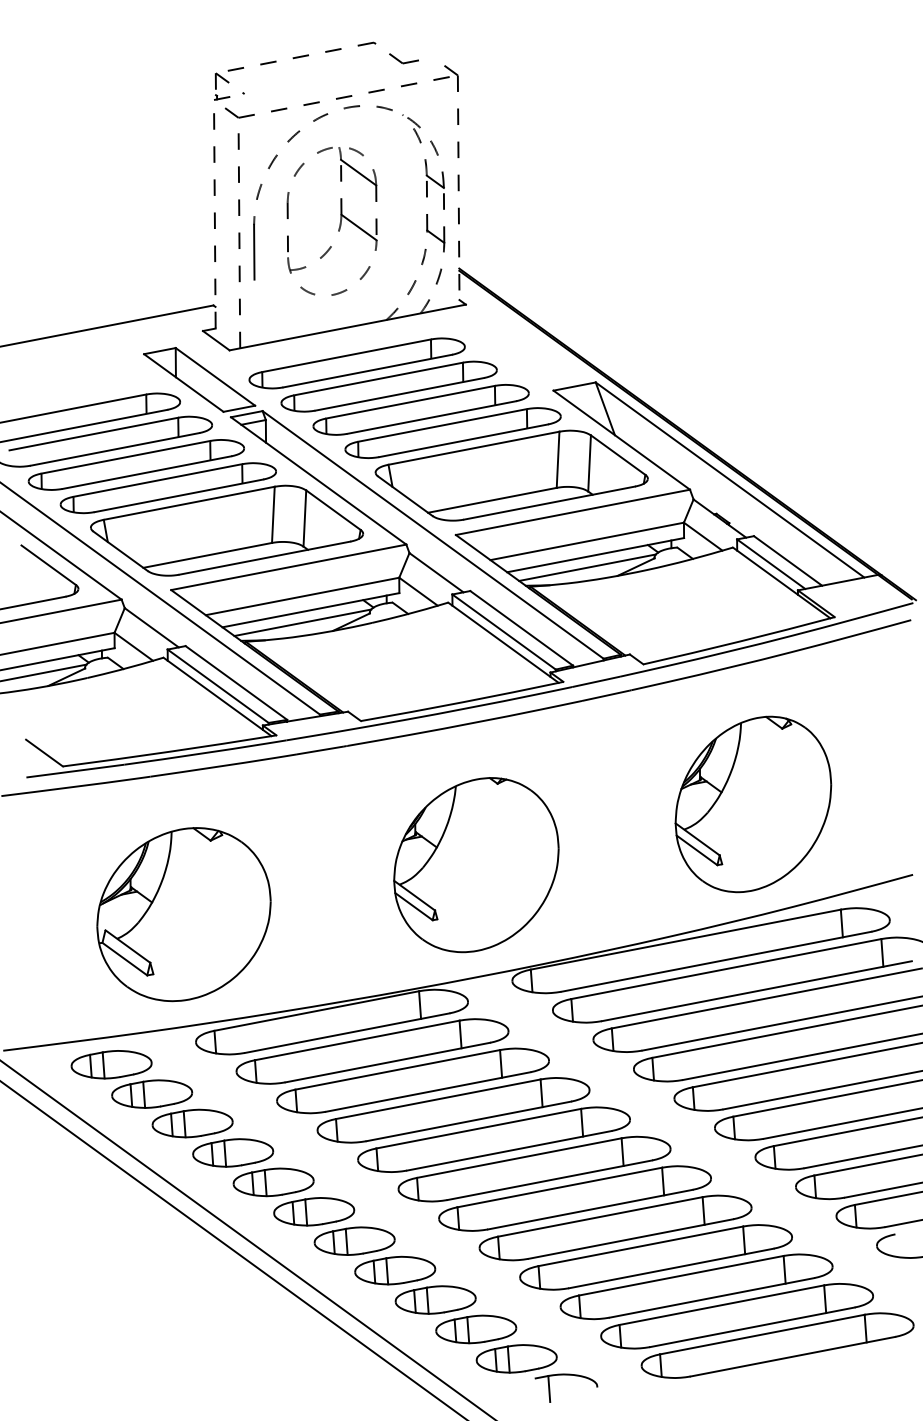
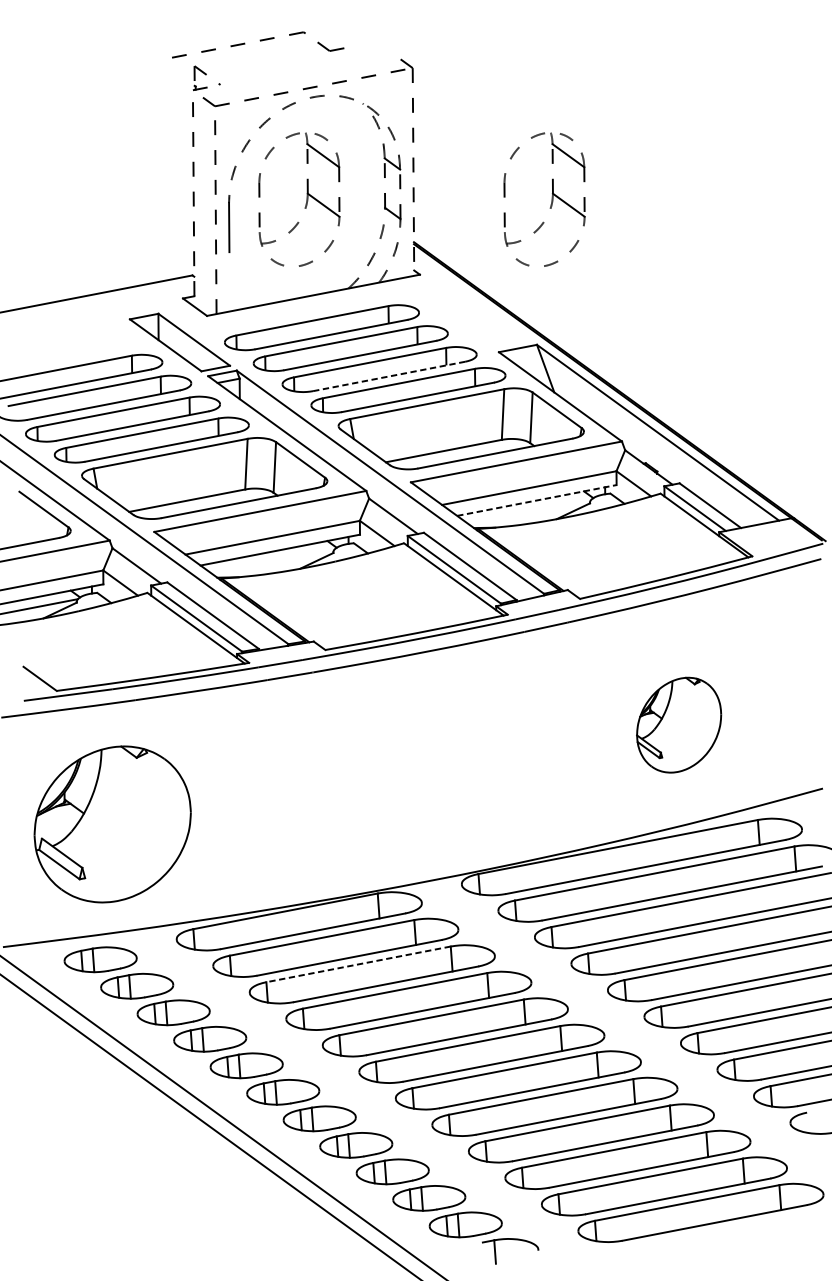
part: (322, 56) -> (257, 44), moved
part: (611, 223) -> (551, 201), added
line: (431, 417) -> (388, 376), solid -> dashed
line: (596, 555) -> (537, 500), solid -> dashed
line: (587, 567) -> (529, 511), removed
line: (302, 622) -> (272, 561), removed
part: (753, 804) -> (679, 725), size x0.6
part: (476, 865) -> (429, 780), removed
part: (183, 914) -> (112, 824), moved
line: (397, 1069) -> (358, 964), solid -> dashed

